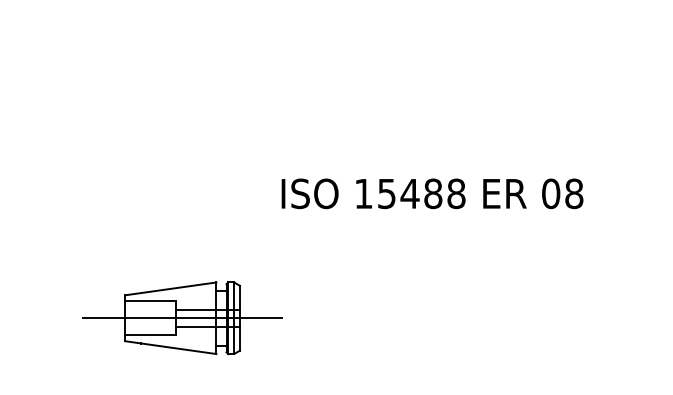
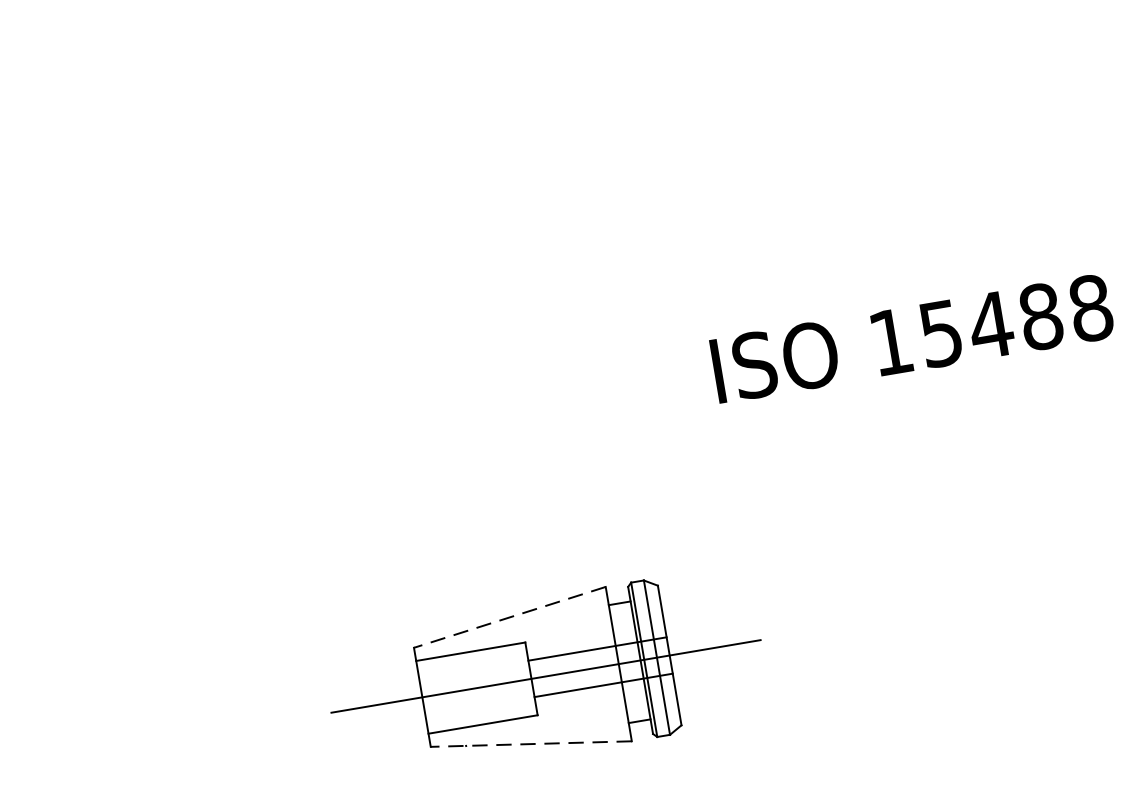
line: (170, 288) -> (508, 616), solid -> dashed
line: (170, 347) -> (530, 743), solid -> dashed

